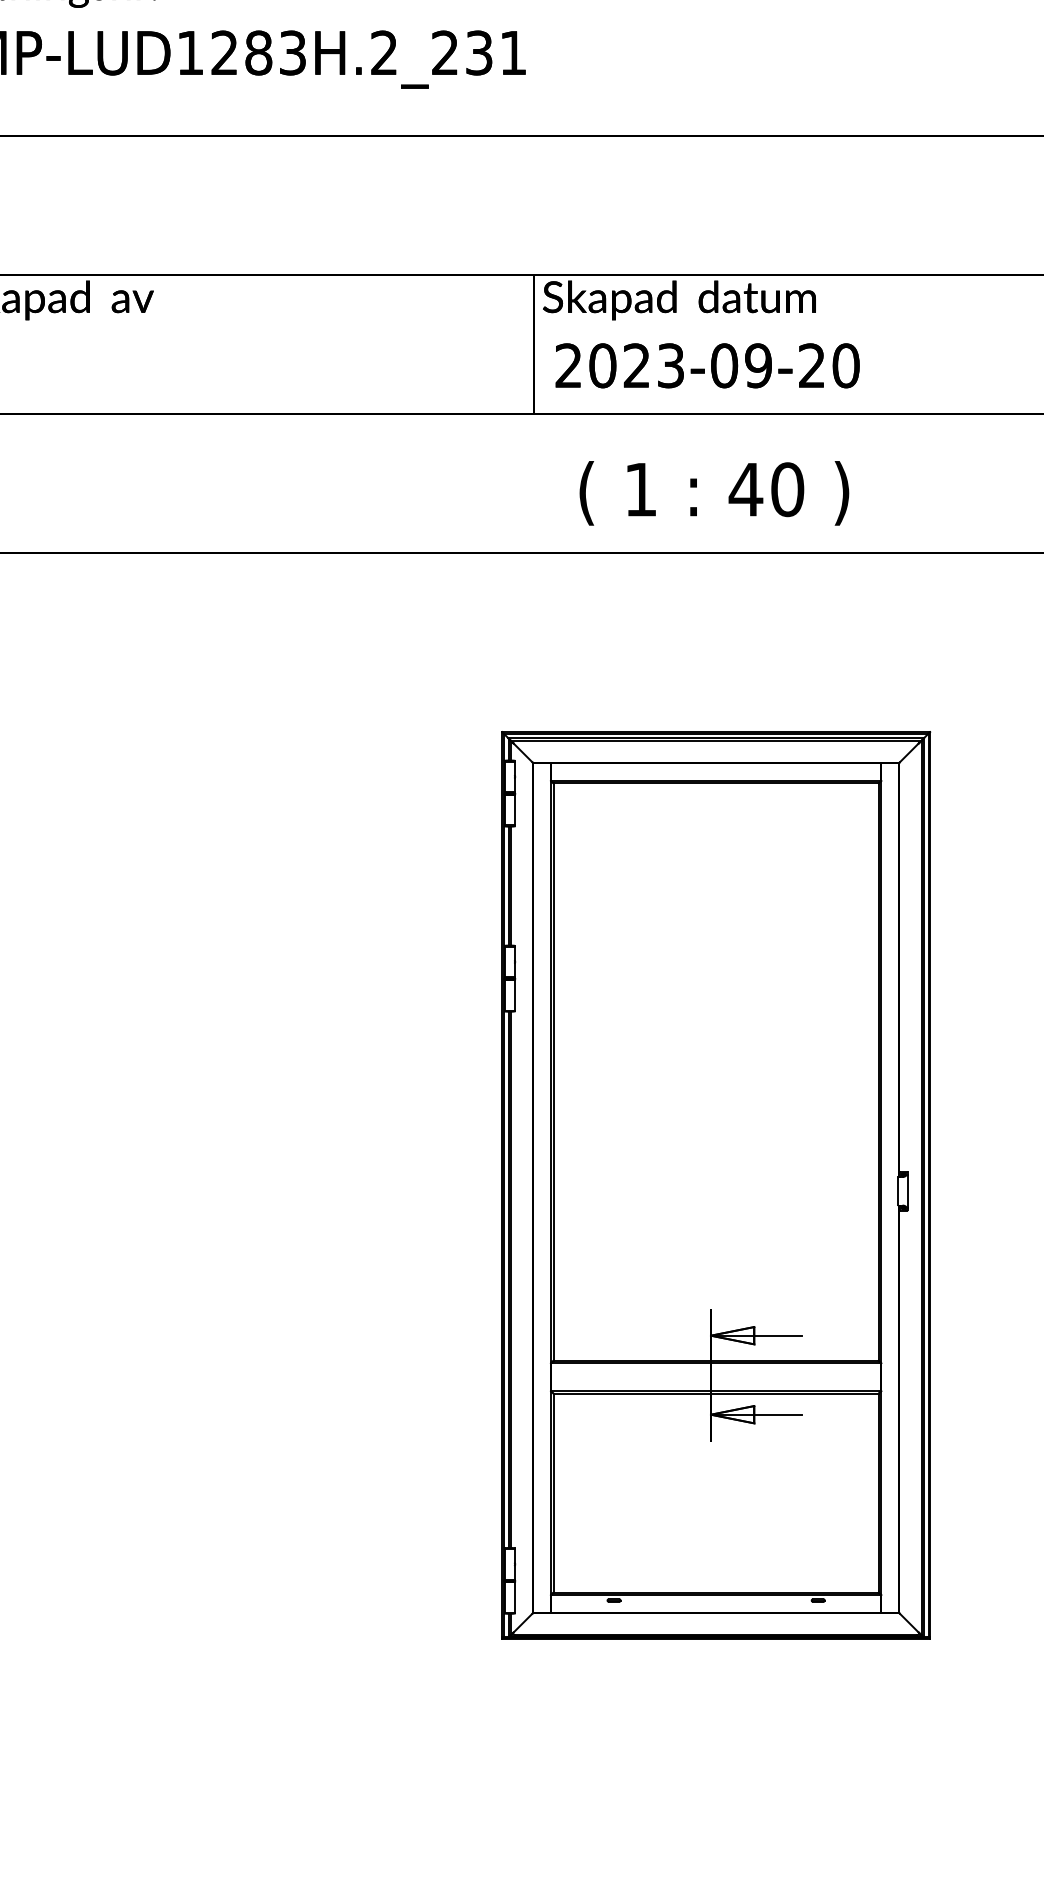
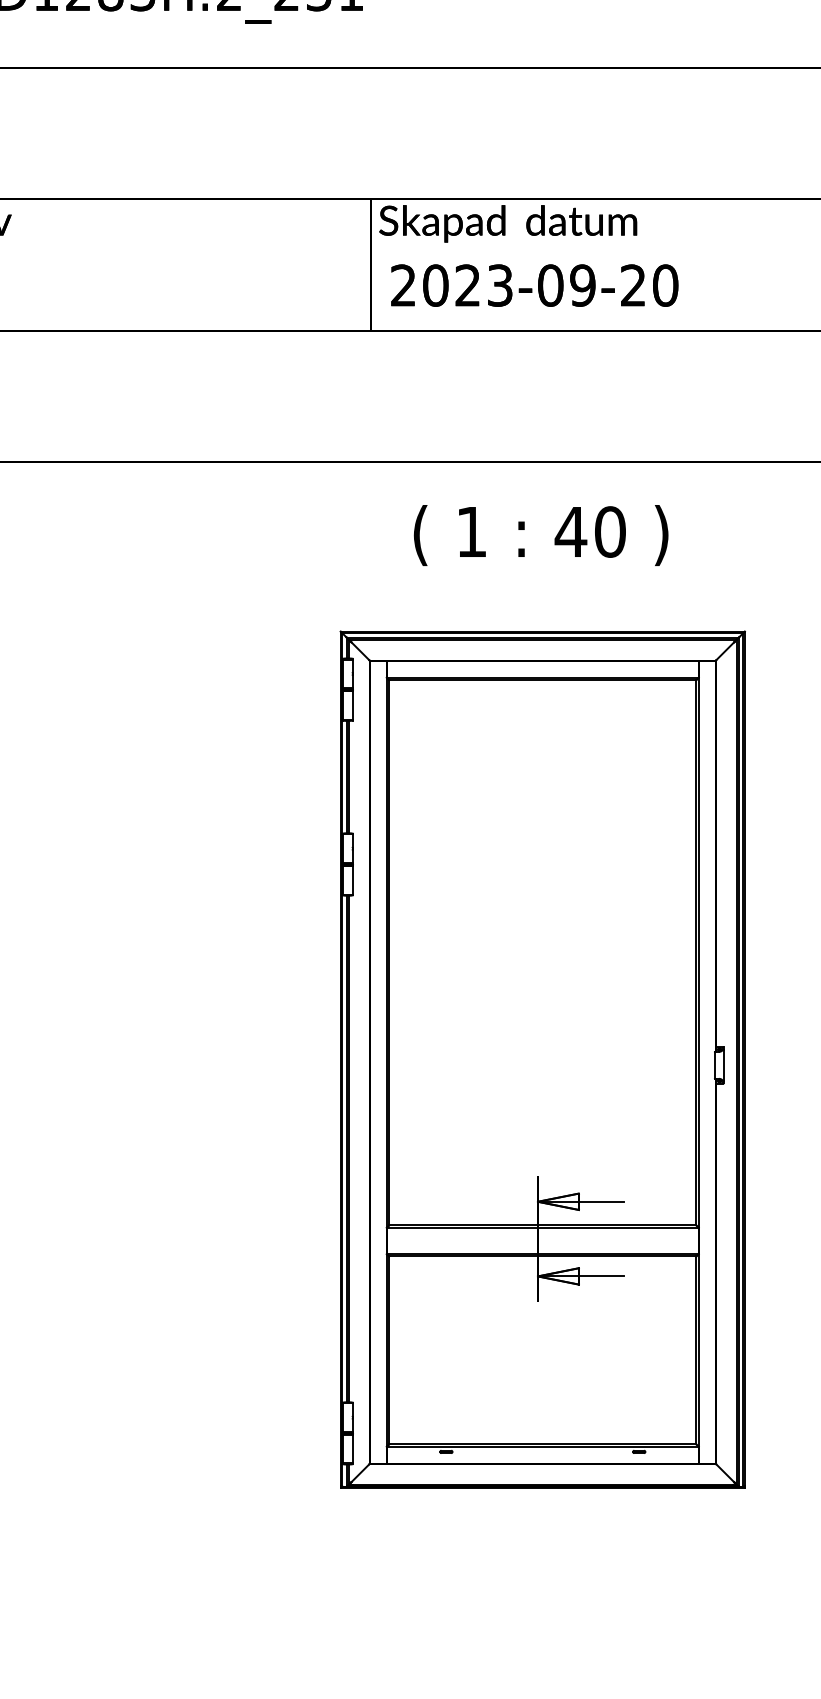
text: (714, 493) -> (541, 535), moved

